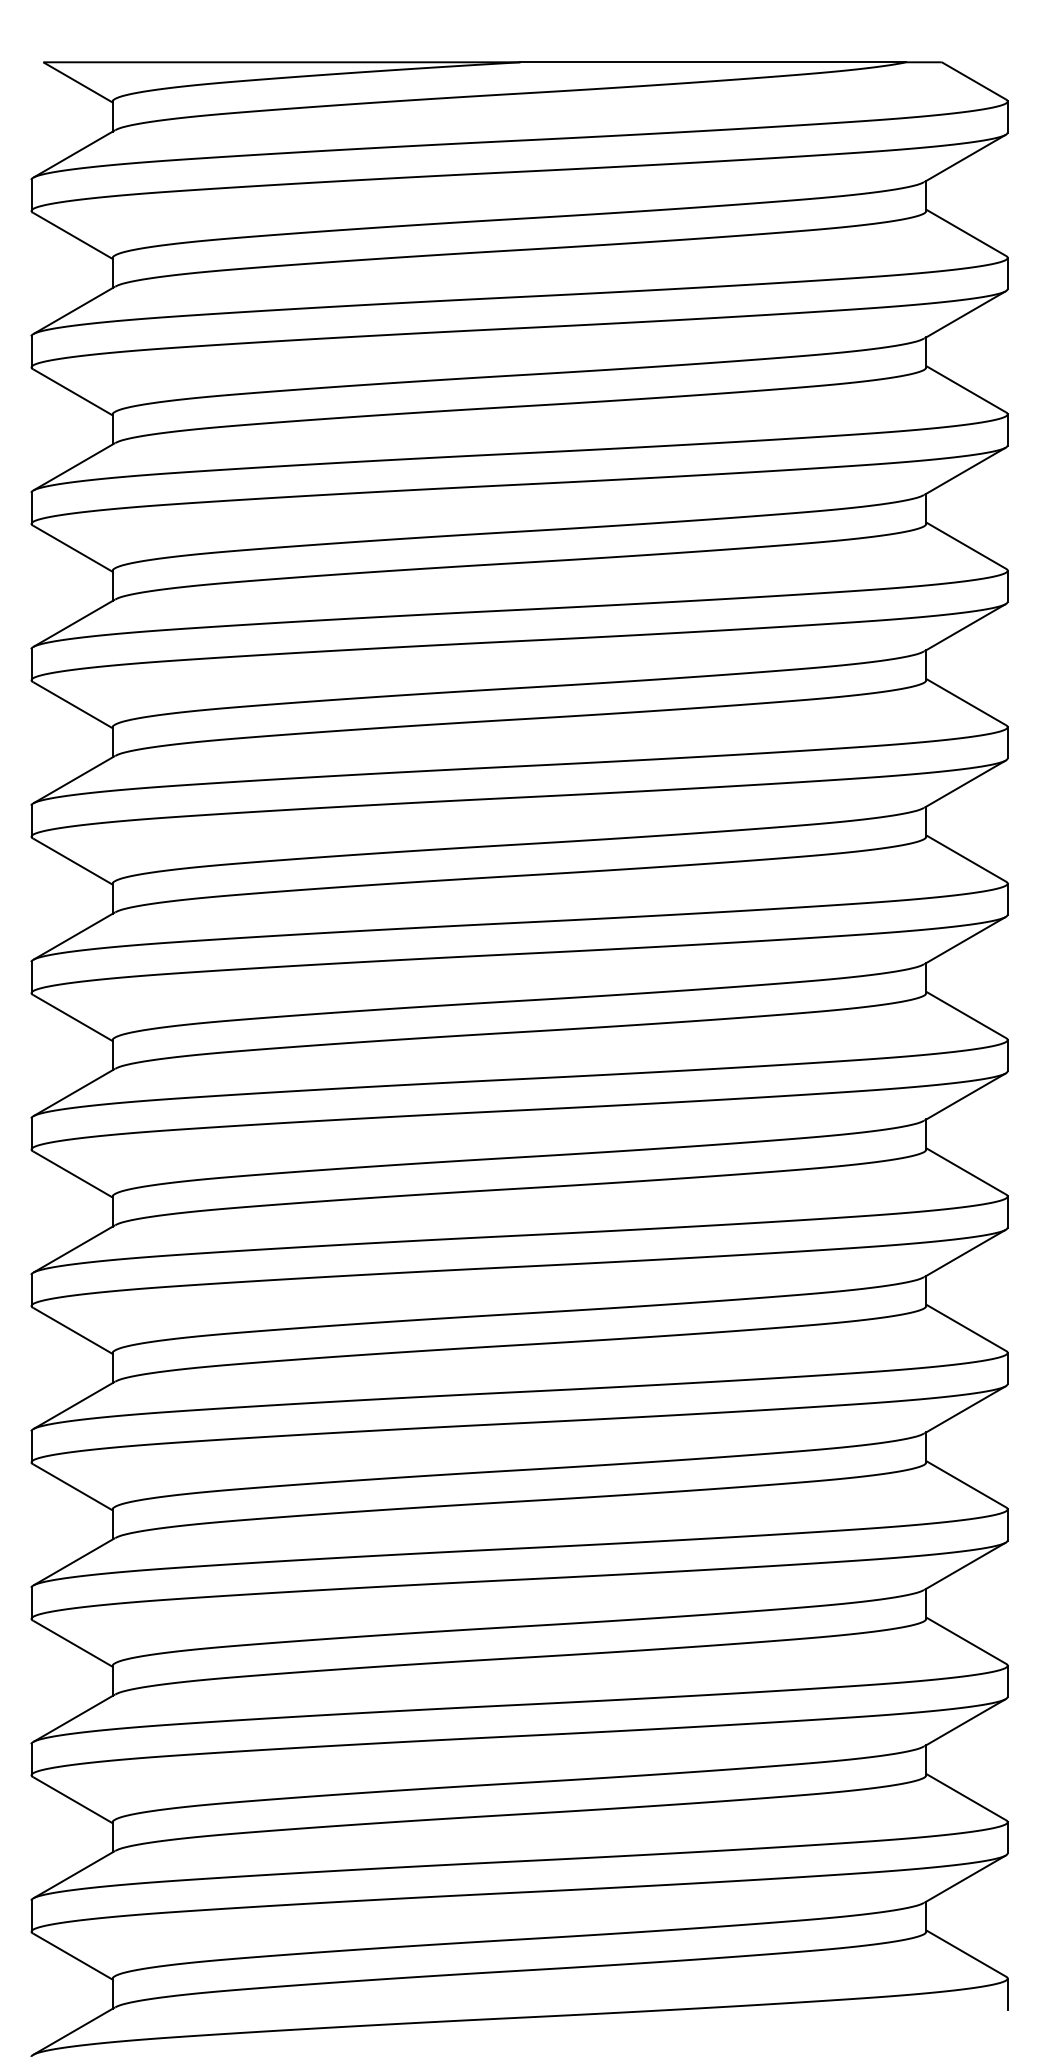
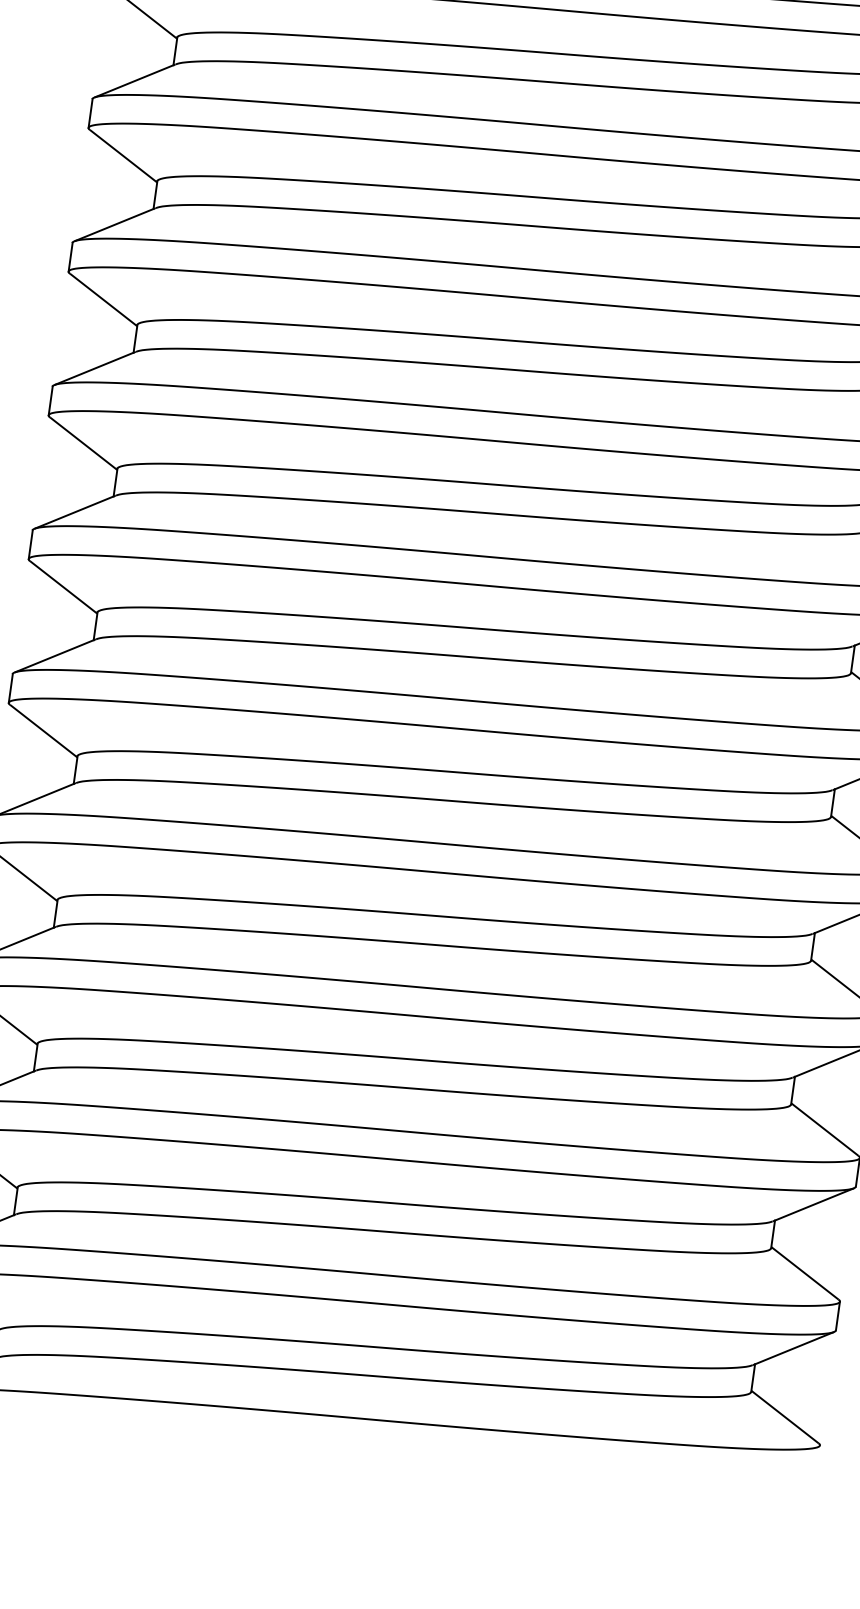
line: (1007, 1993) -> (817, 1459), removed

